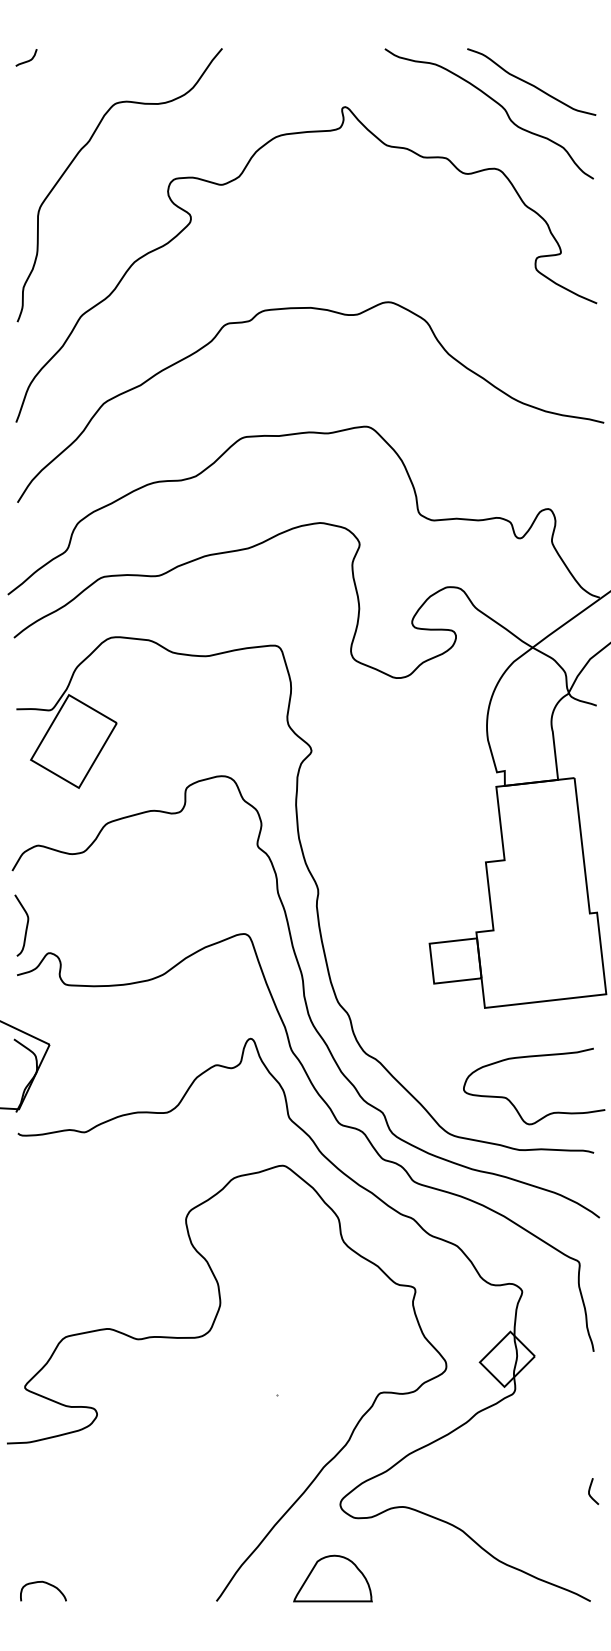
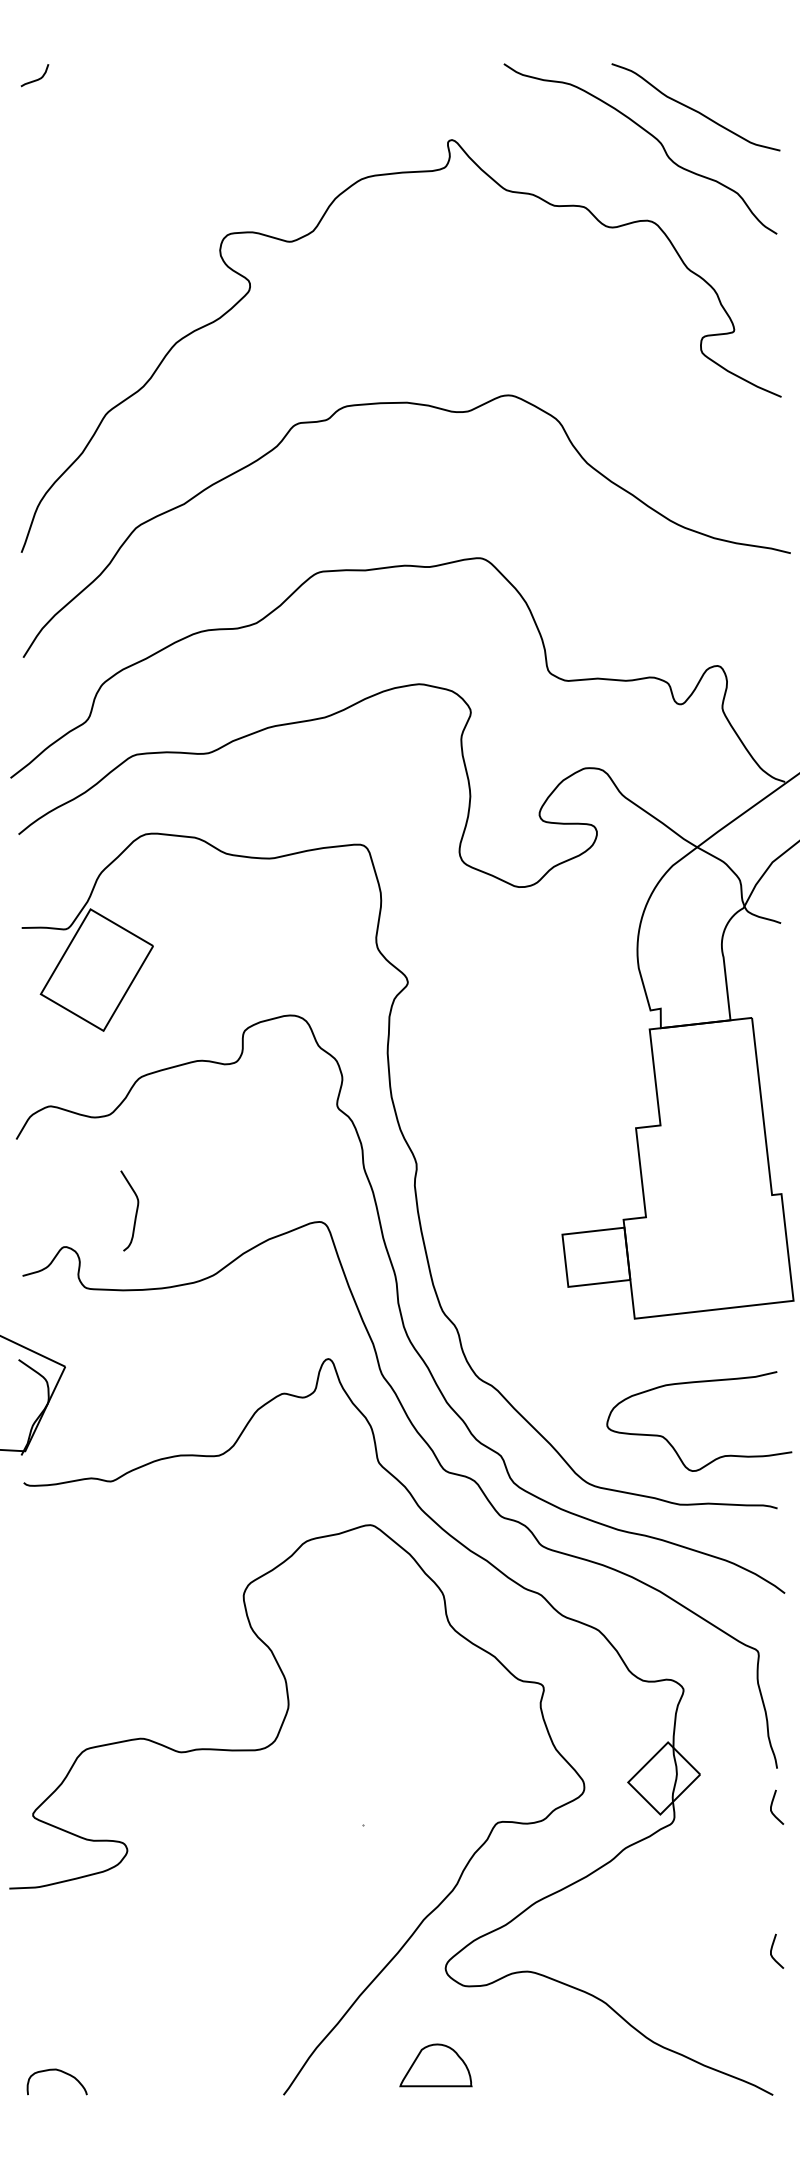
curve: (76, 157) -> (100, 205), removed
curve: (26, 926) -> (135, 1212), moved
curve: (590, 1380) -> (772, 1806), added
part: (332, 1578) -> (435, 2065), size x0.7

